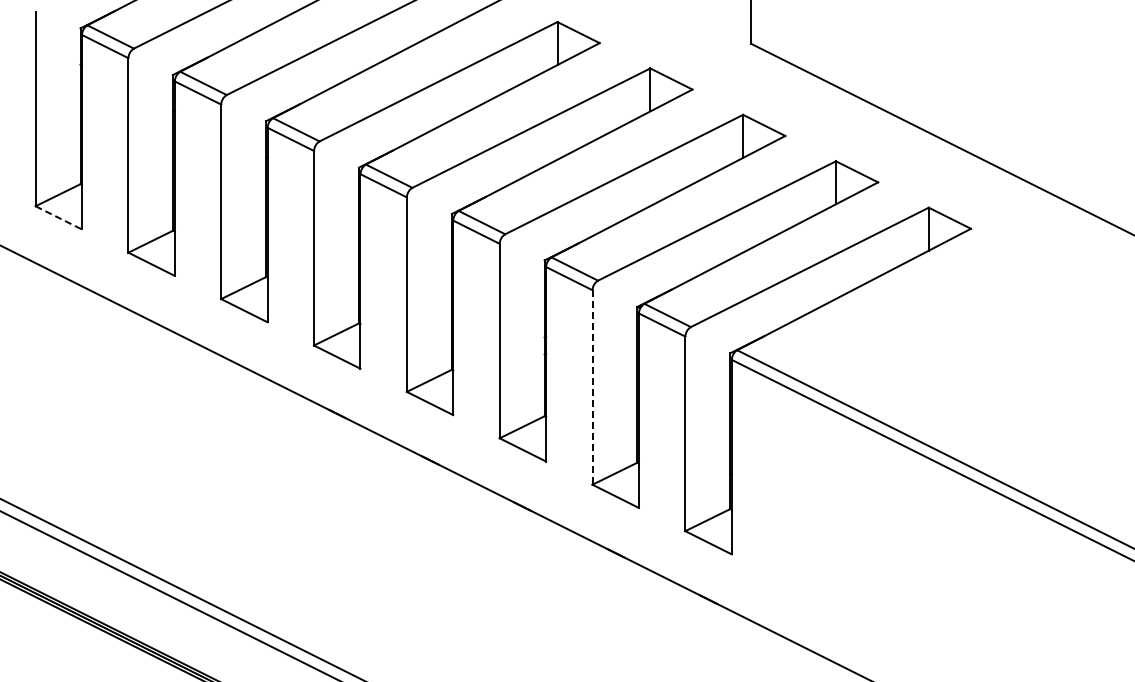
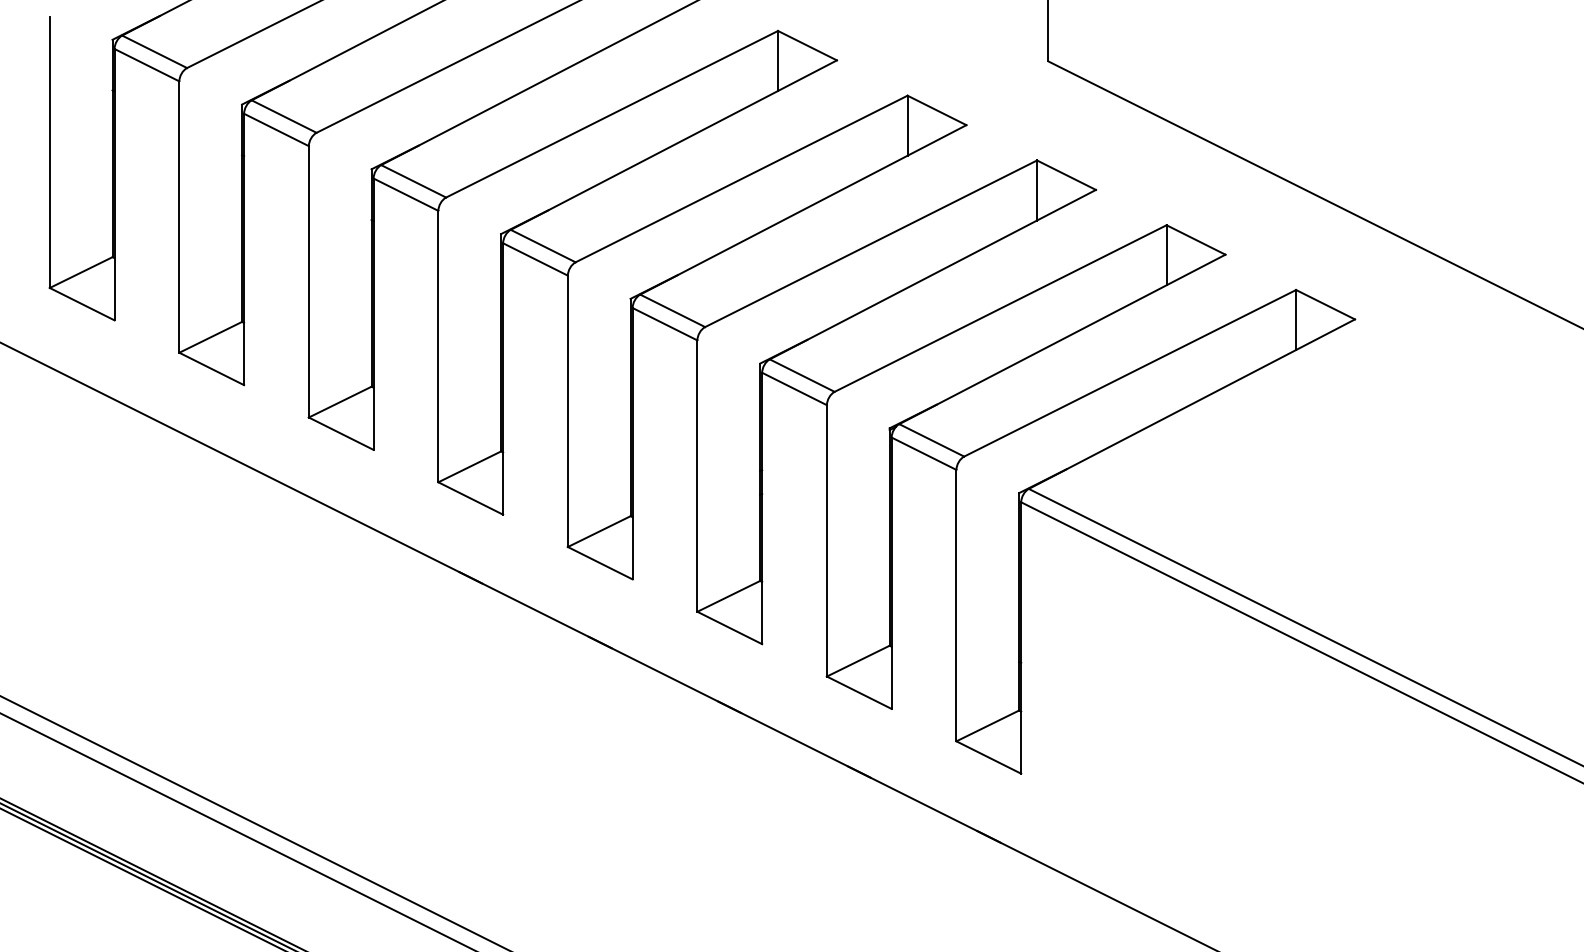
line: (58, 217) -> (81, 303), dashed -> solid
line: (592, 387) -> (826, 540), dashed -> solid

